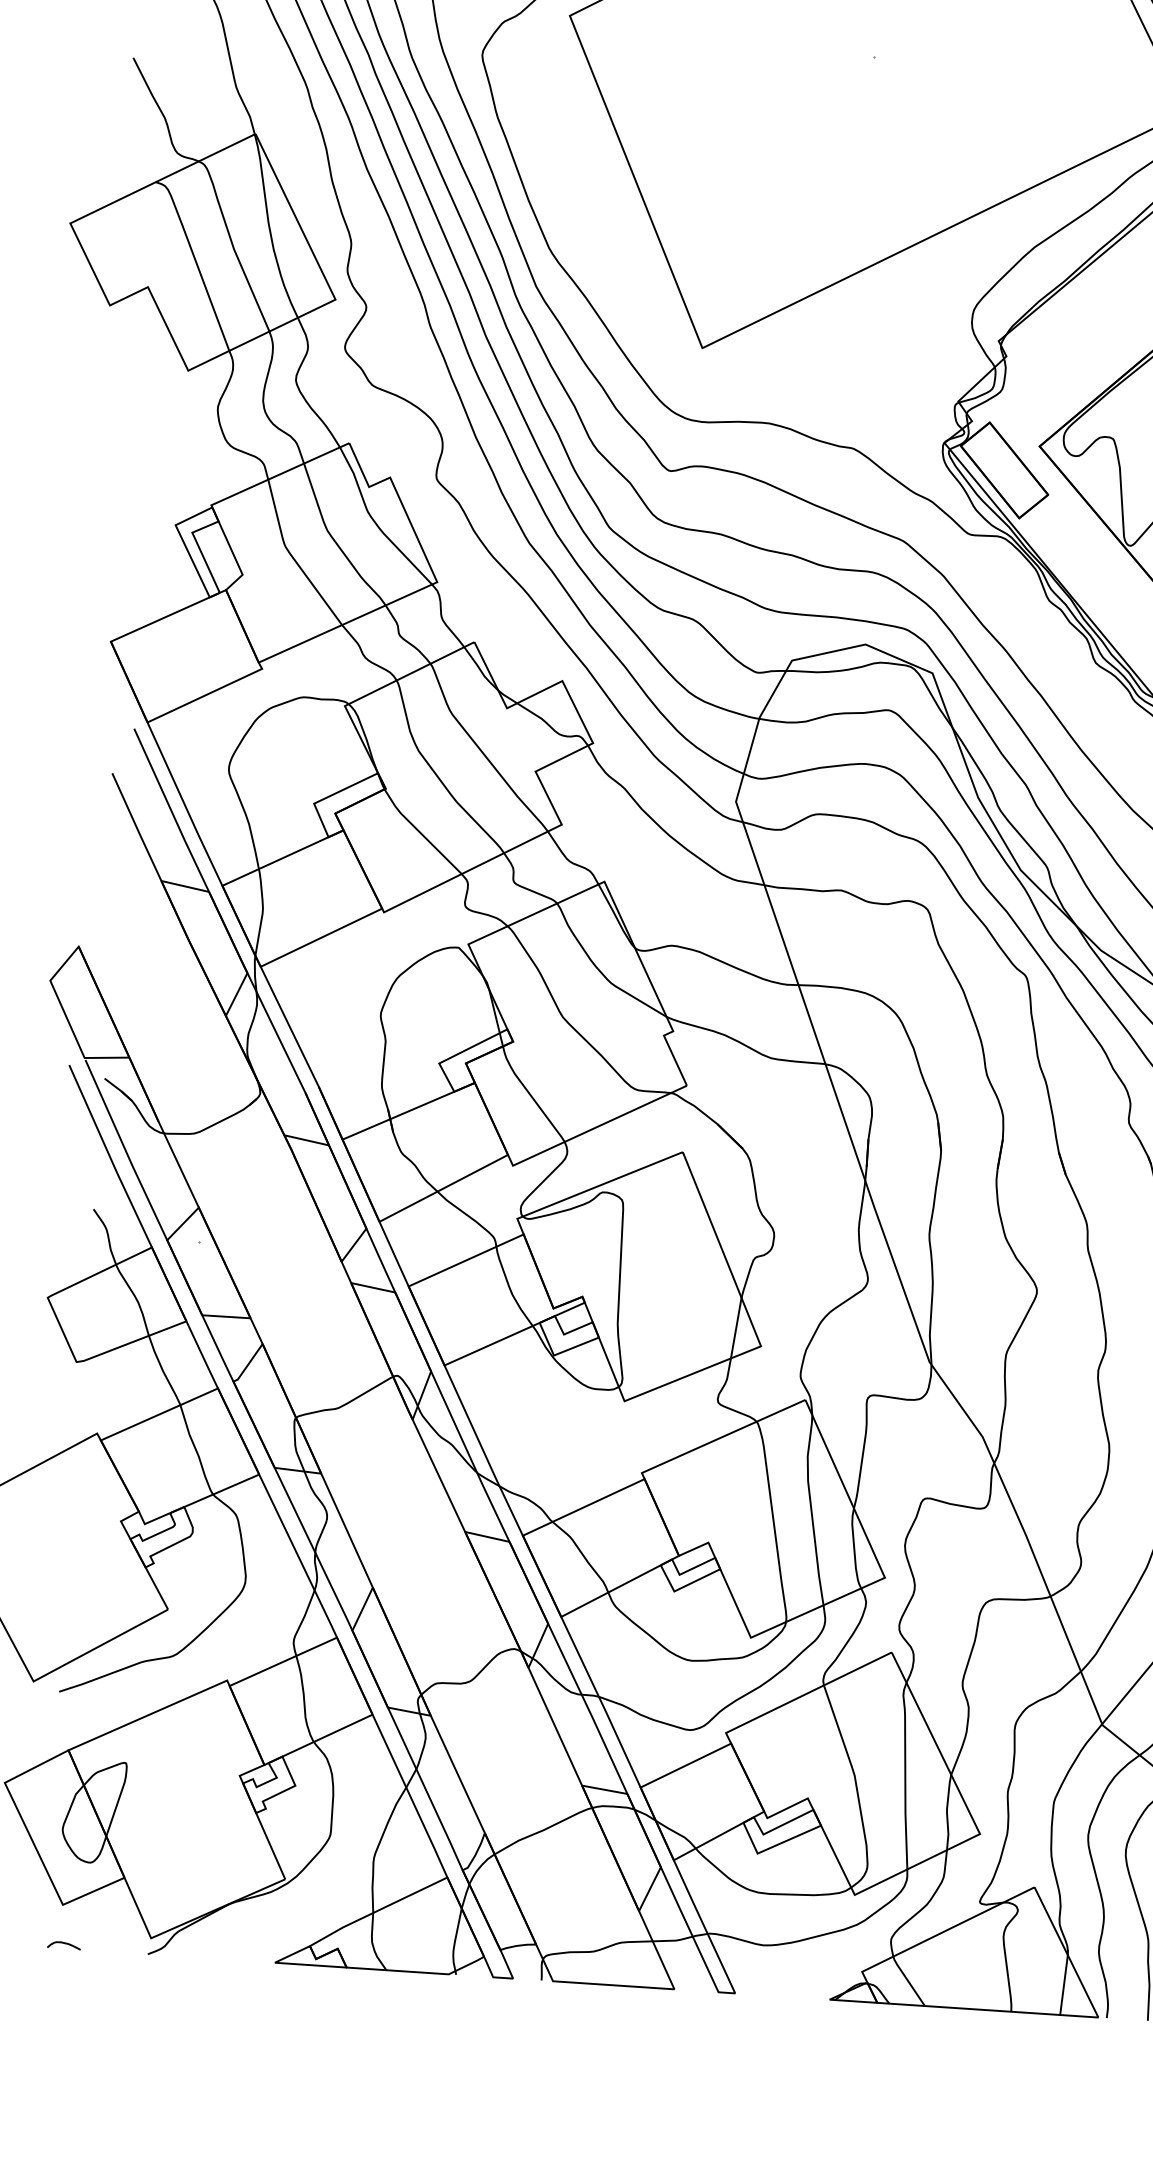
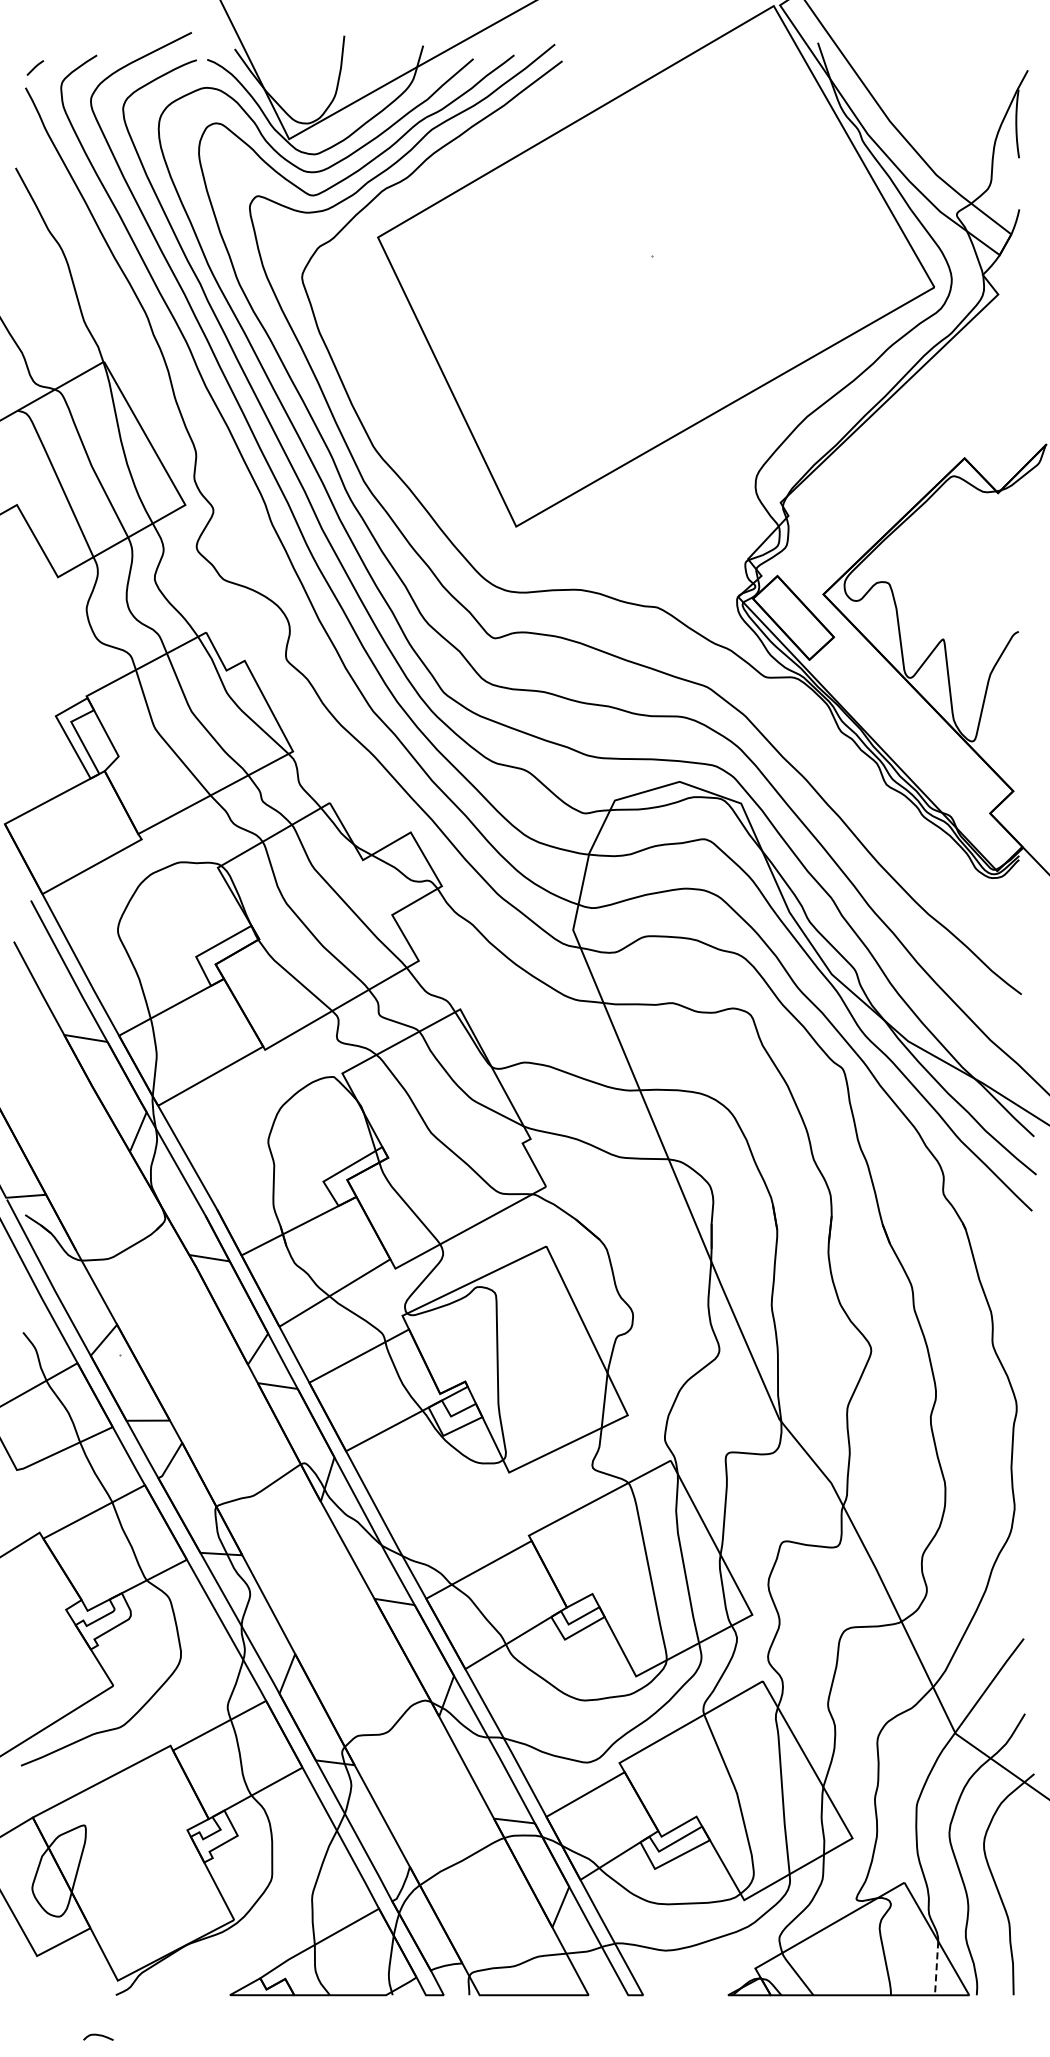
curve: (64, 1943) -> (98, 2035), moved
line: (1063, 1985) -> (936, 1968), solid -> dashed

